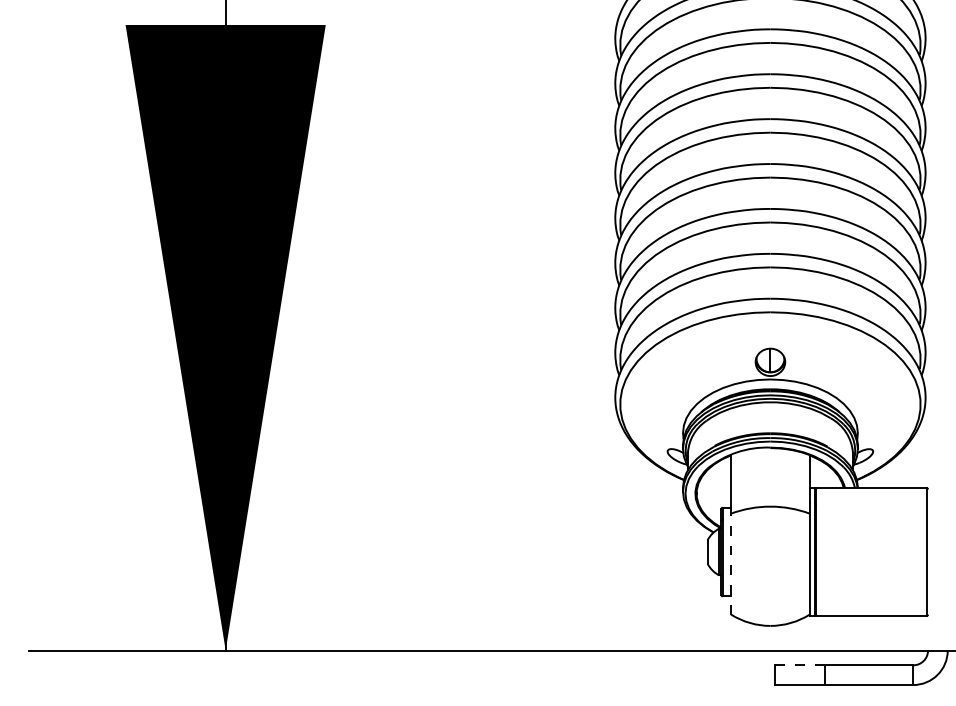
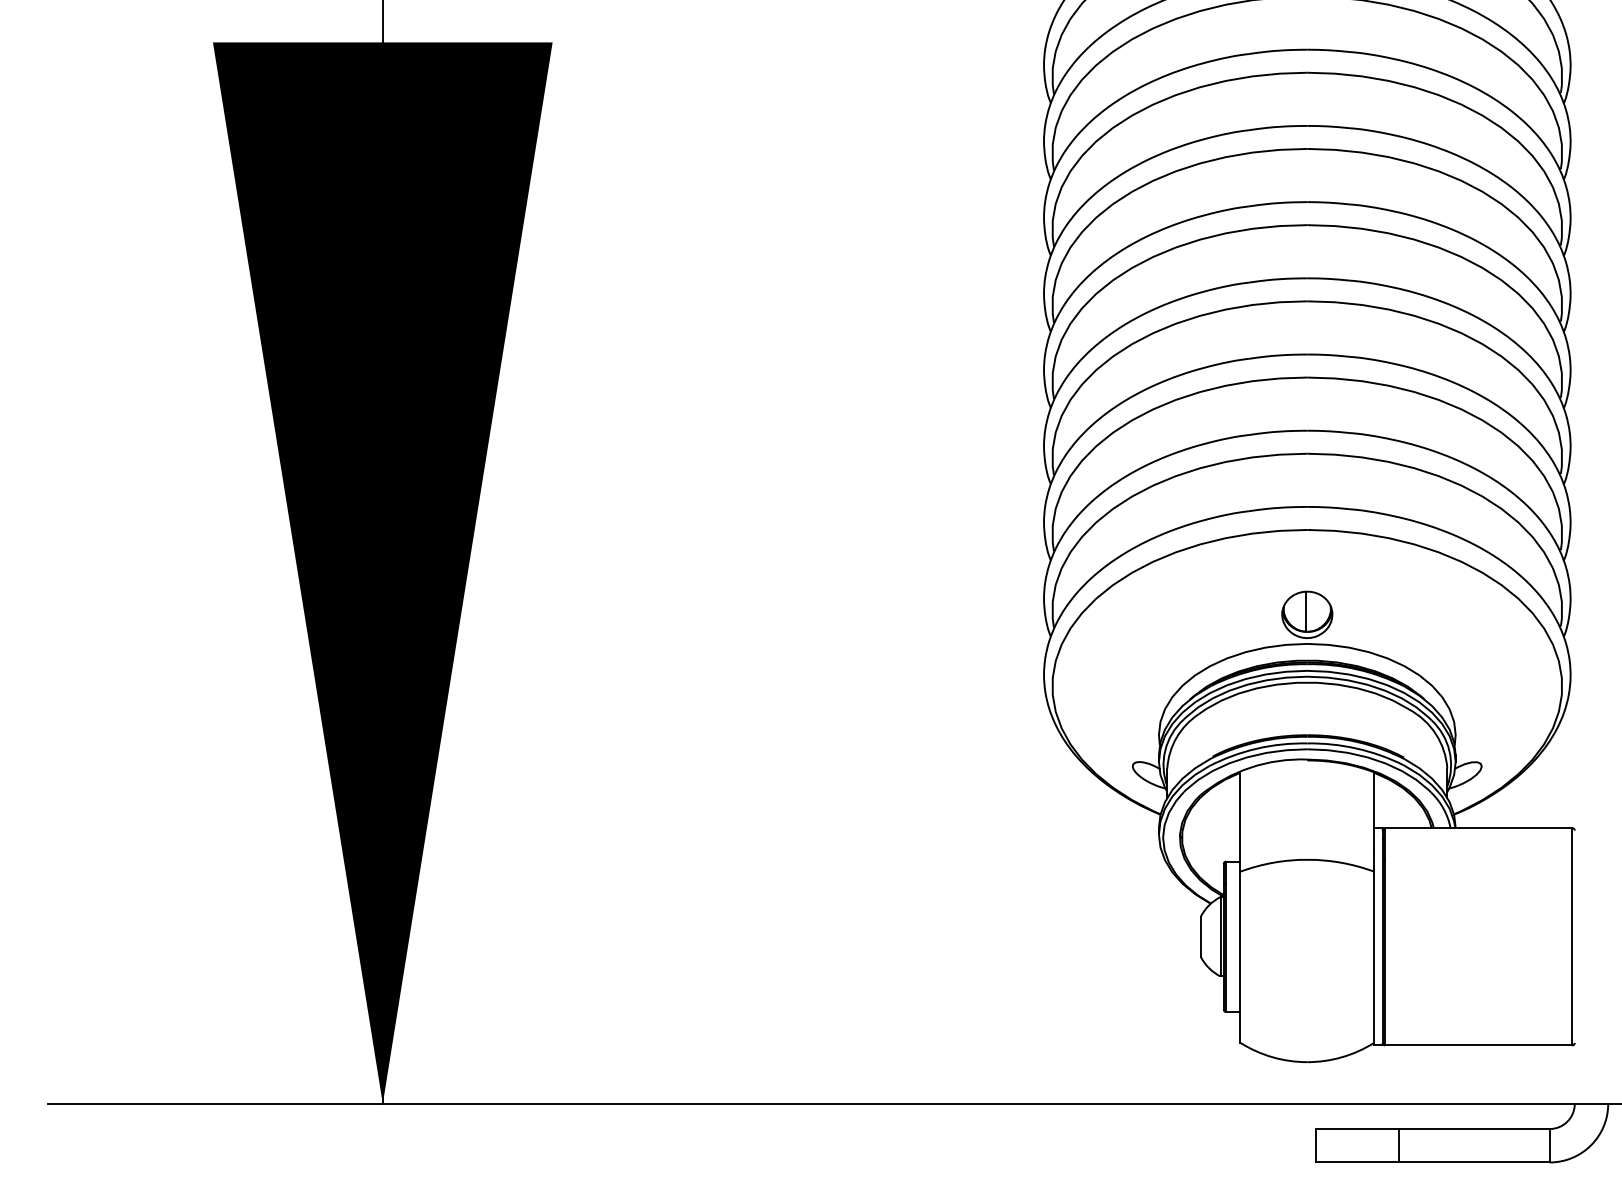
line: (731, 563) -> (1241, 956), dashed -> solid
line: (799, 665) -> (1356, 1129), dashed -> solid

